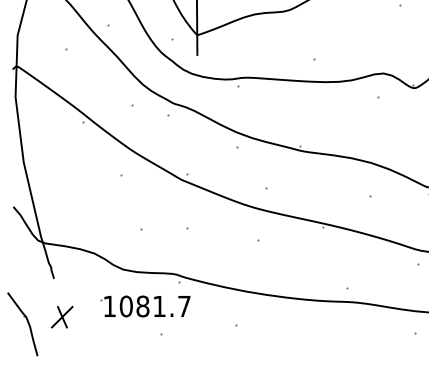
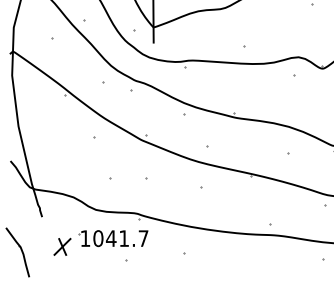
text: (142, 306) -> (110, 238), 1081.7 -> 1041.7
part: (62, 316) -> (62, 246), moved

